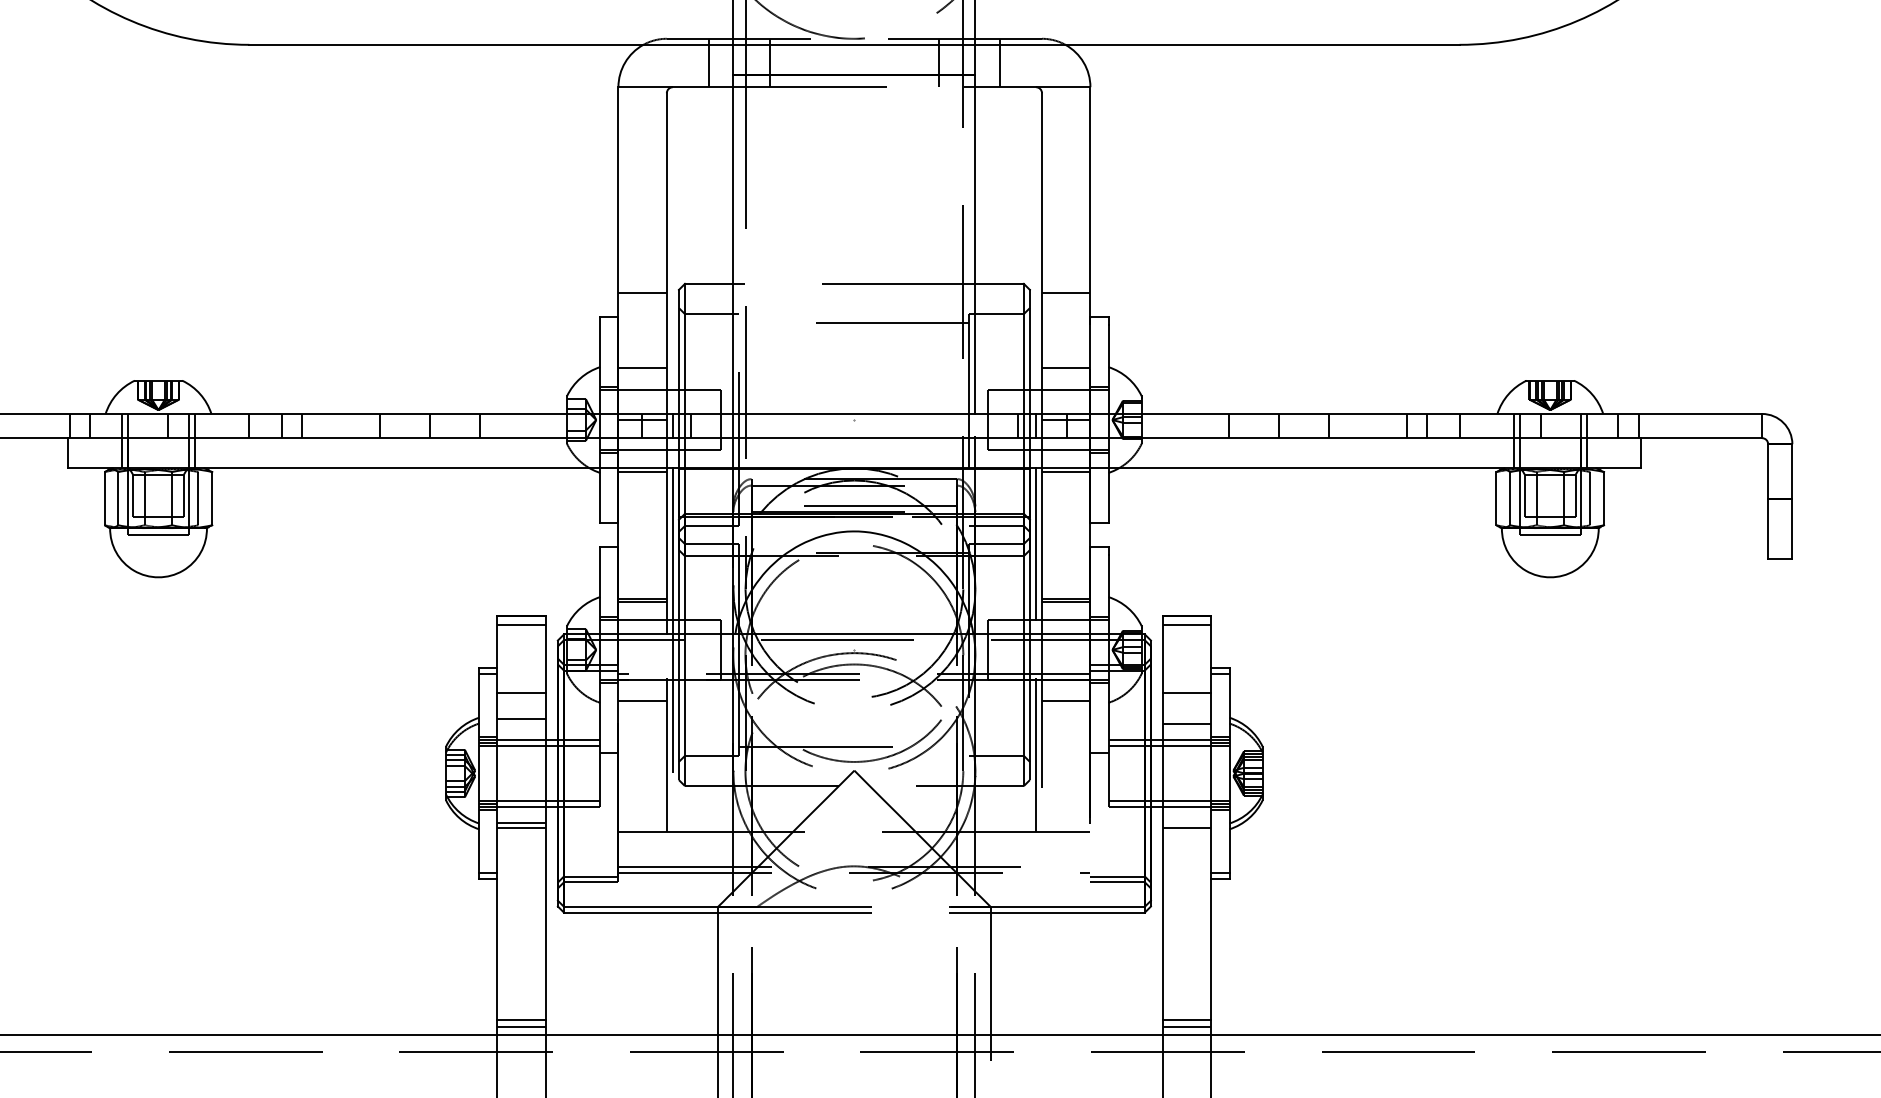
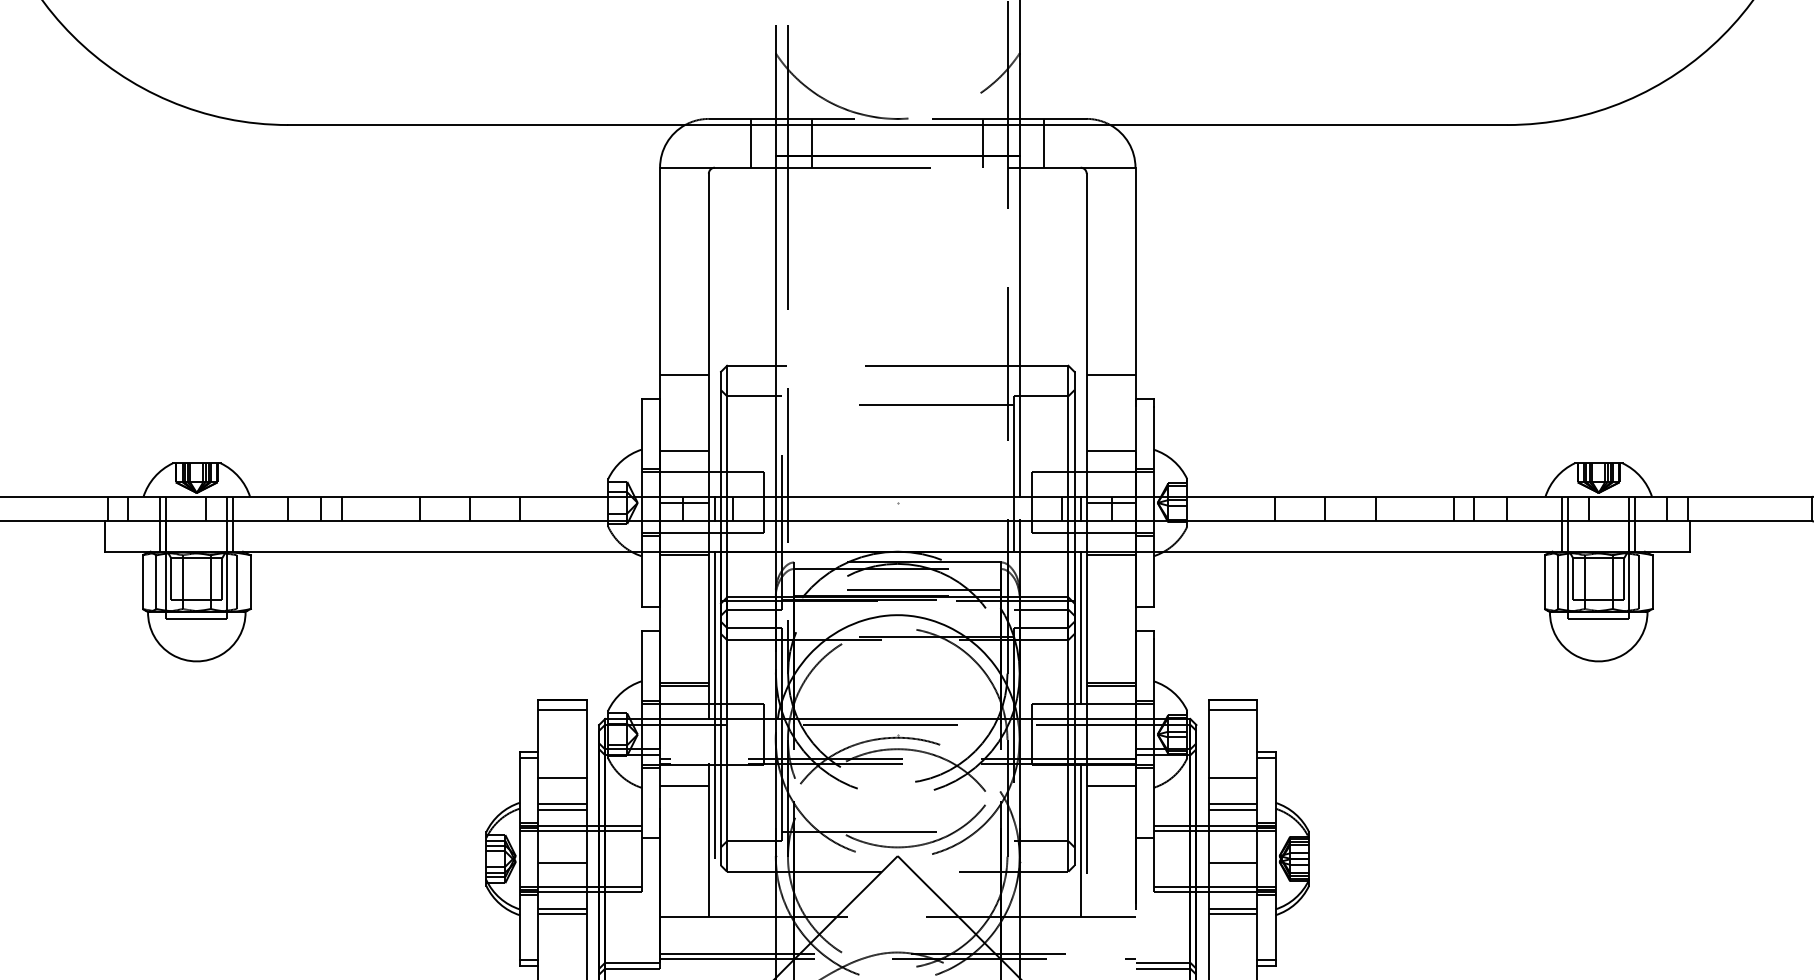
line: (1187, 718) -> (1233, 803), added
line: (521, 724) -> (562, 809), added
line: (521, 777) -> (562, 863), added
line: (1187, 777) -> (1233, 863), added
line: (1187, 822) -> (1233, 908), added

